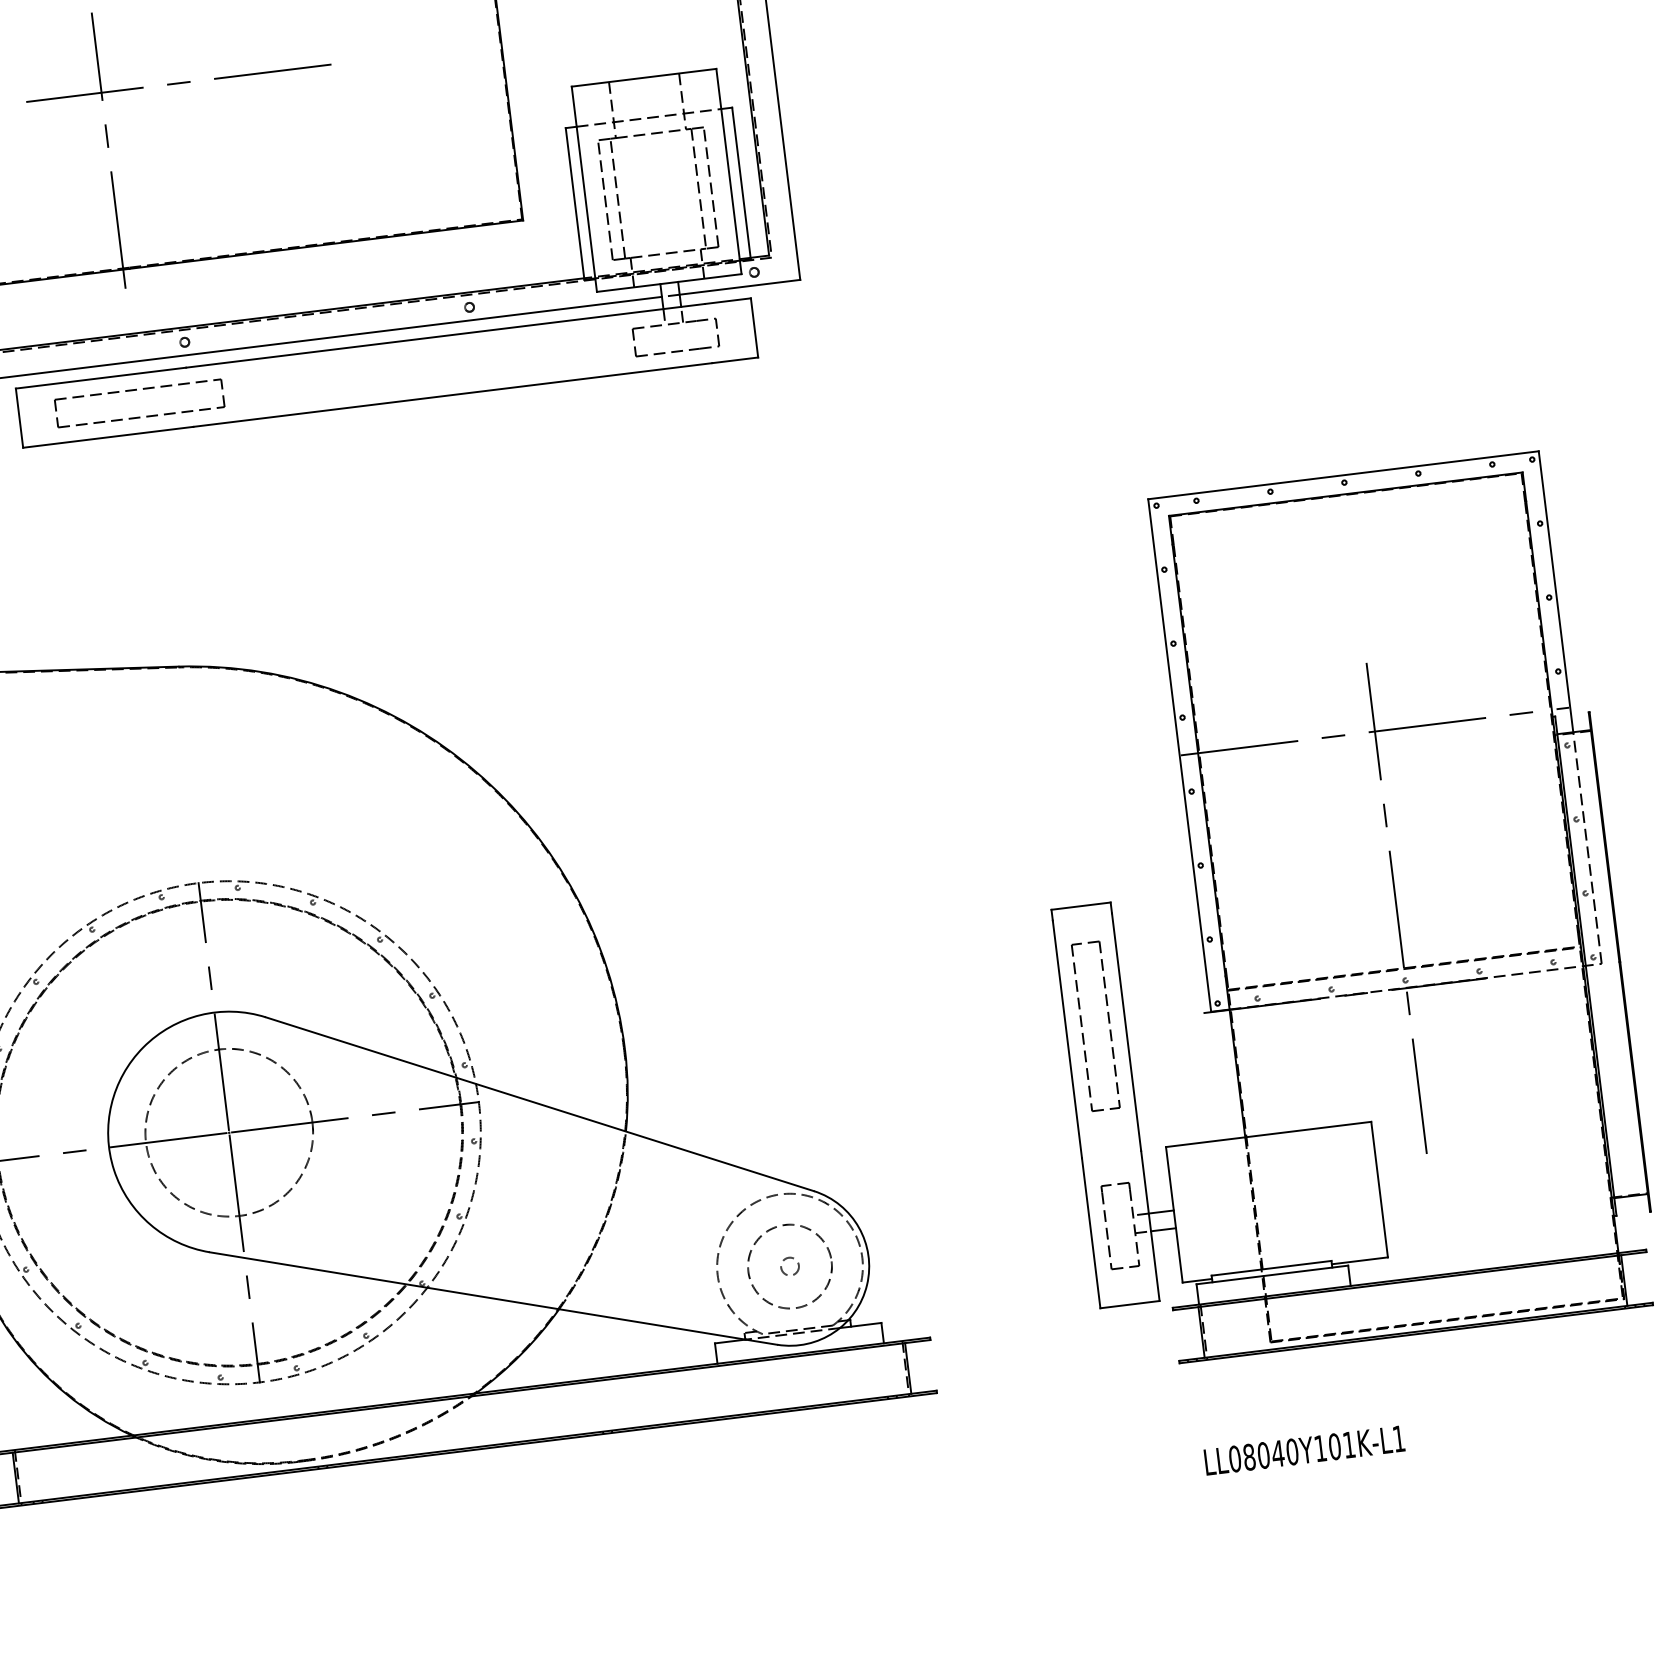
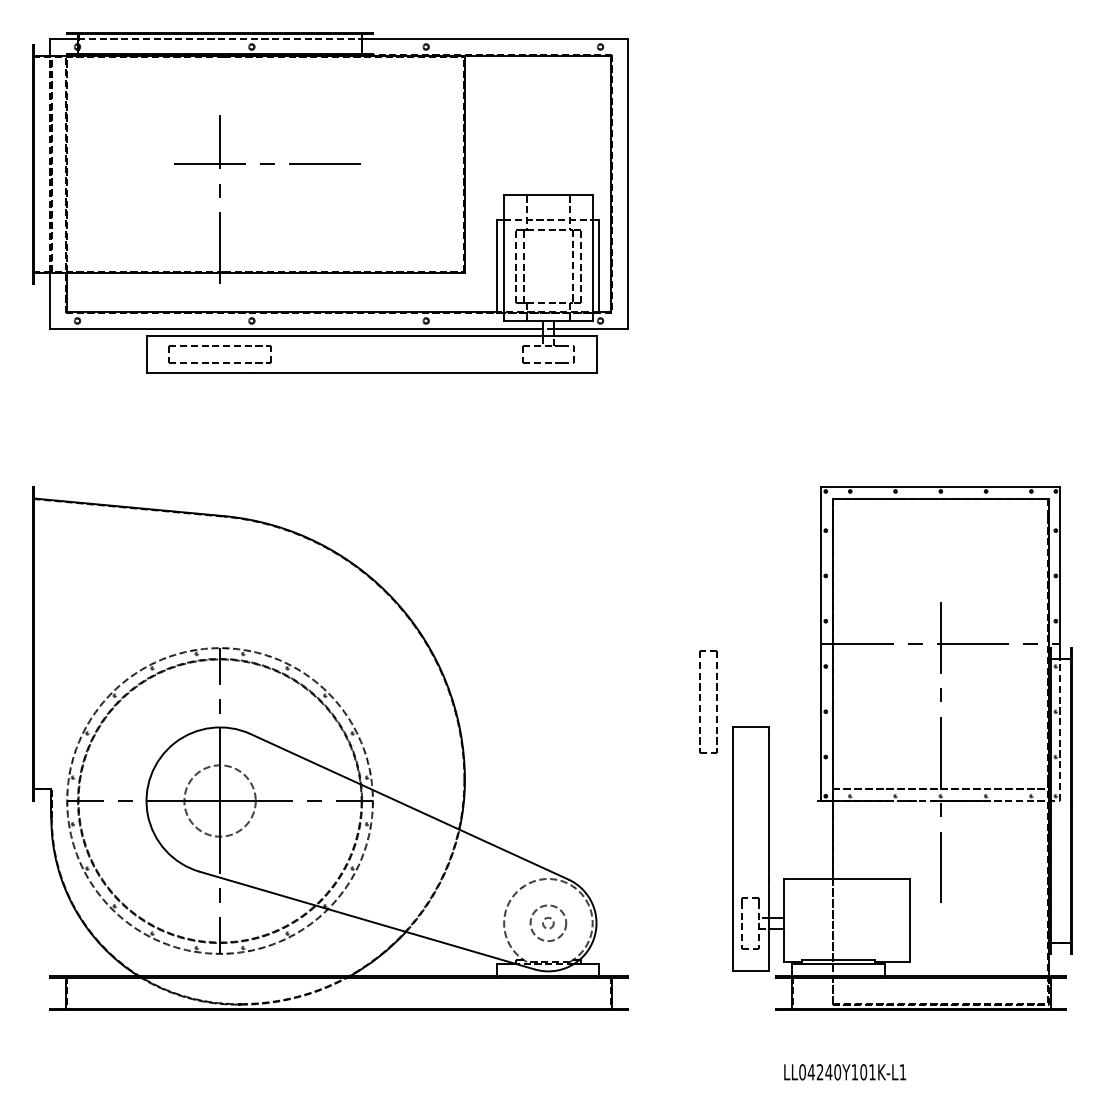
part: (1082, 1025) -> (700, 700), moved
circle: (229, 1131) -> (220, 800), size x0.7
circle: (788, 1265) -> (547, 922), size x0.7
text: (1256, 1456) -> (815, 1072), LL08040Y101K-L1 -> LL04240Y101K-L1

